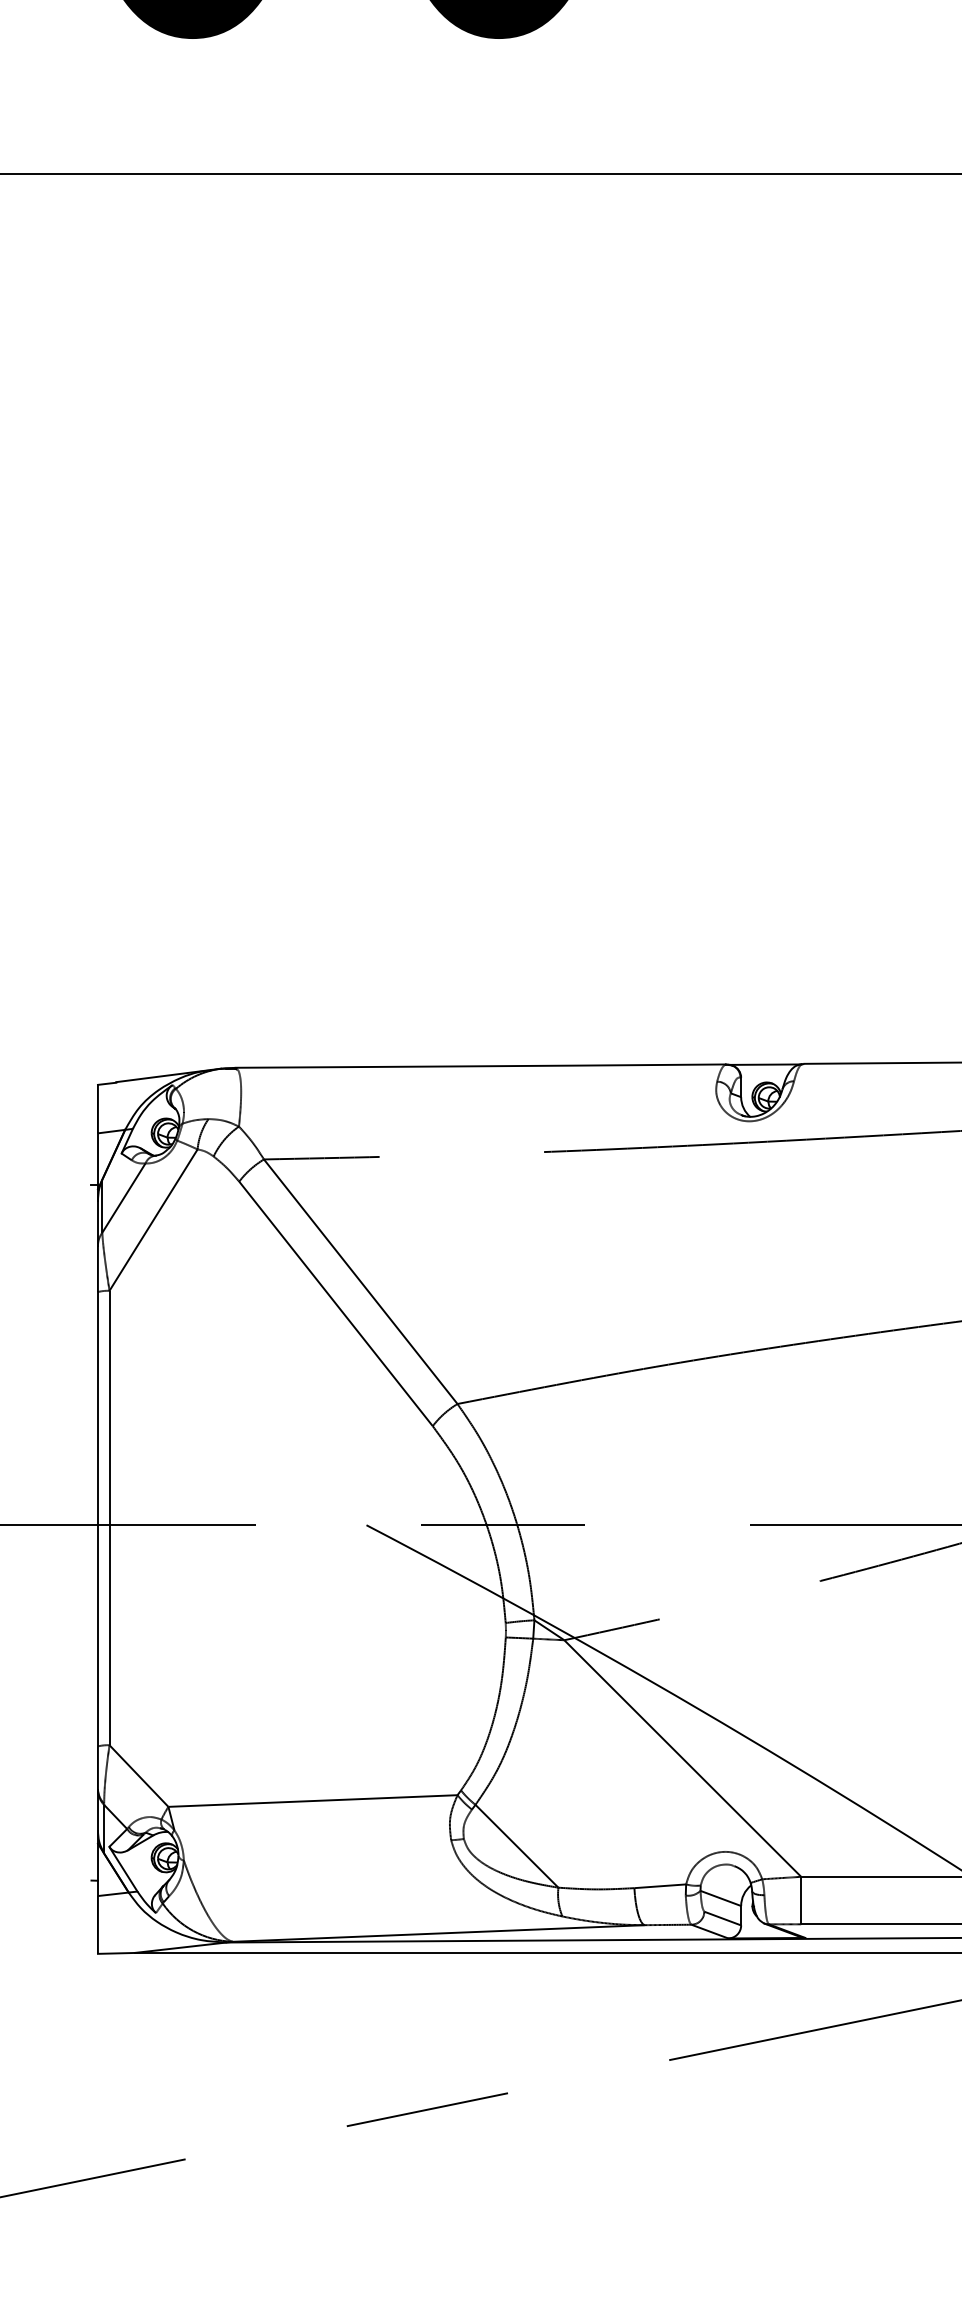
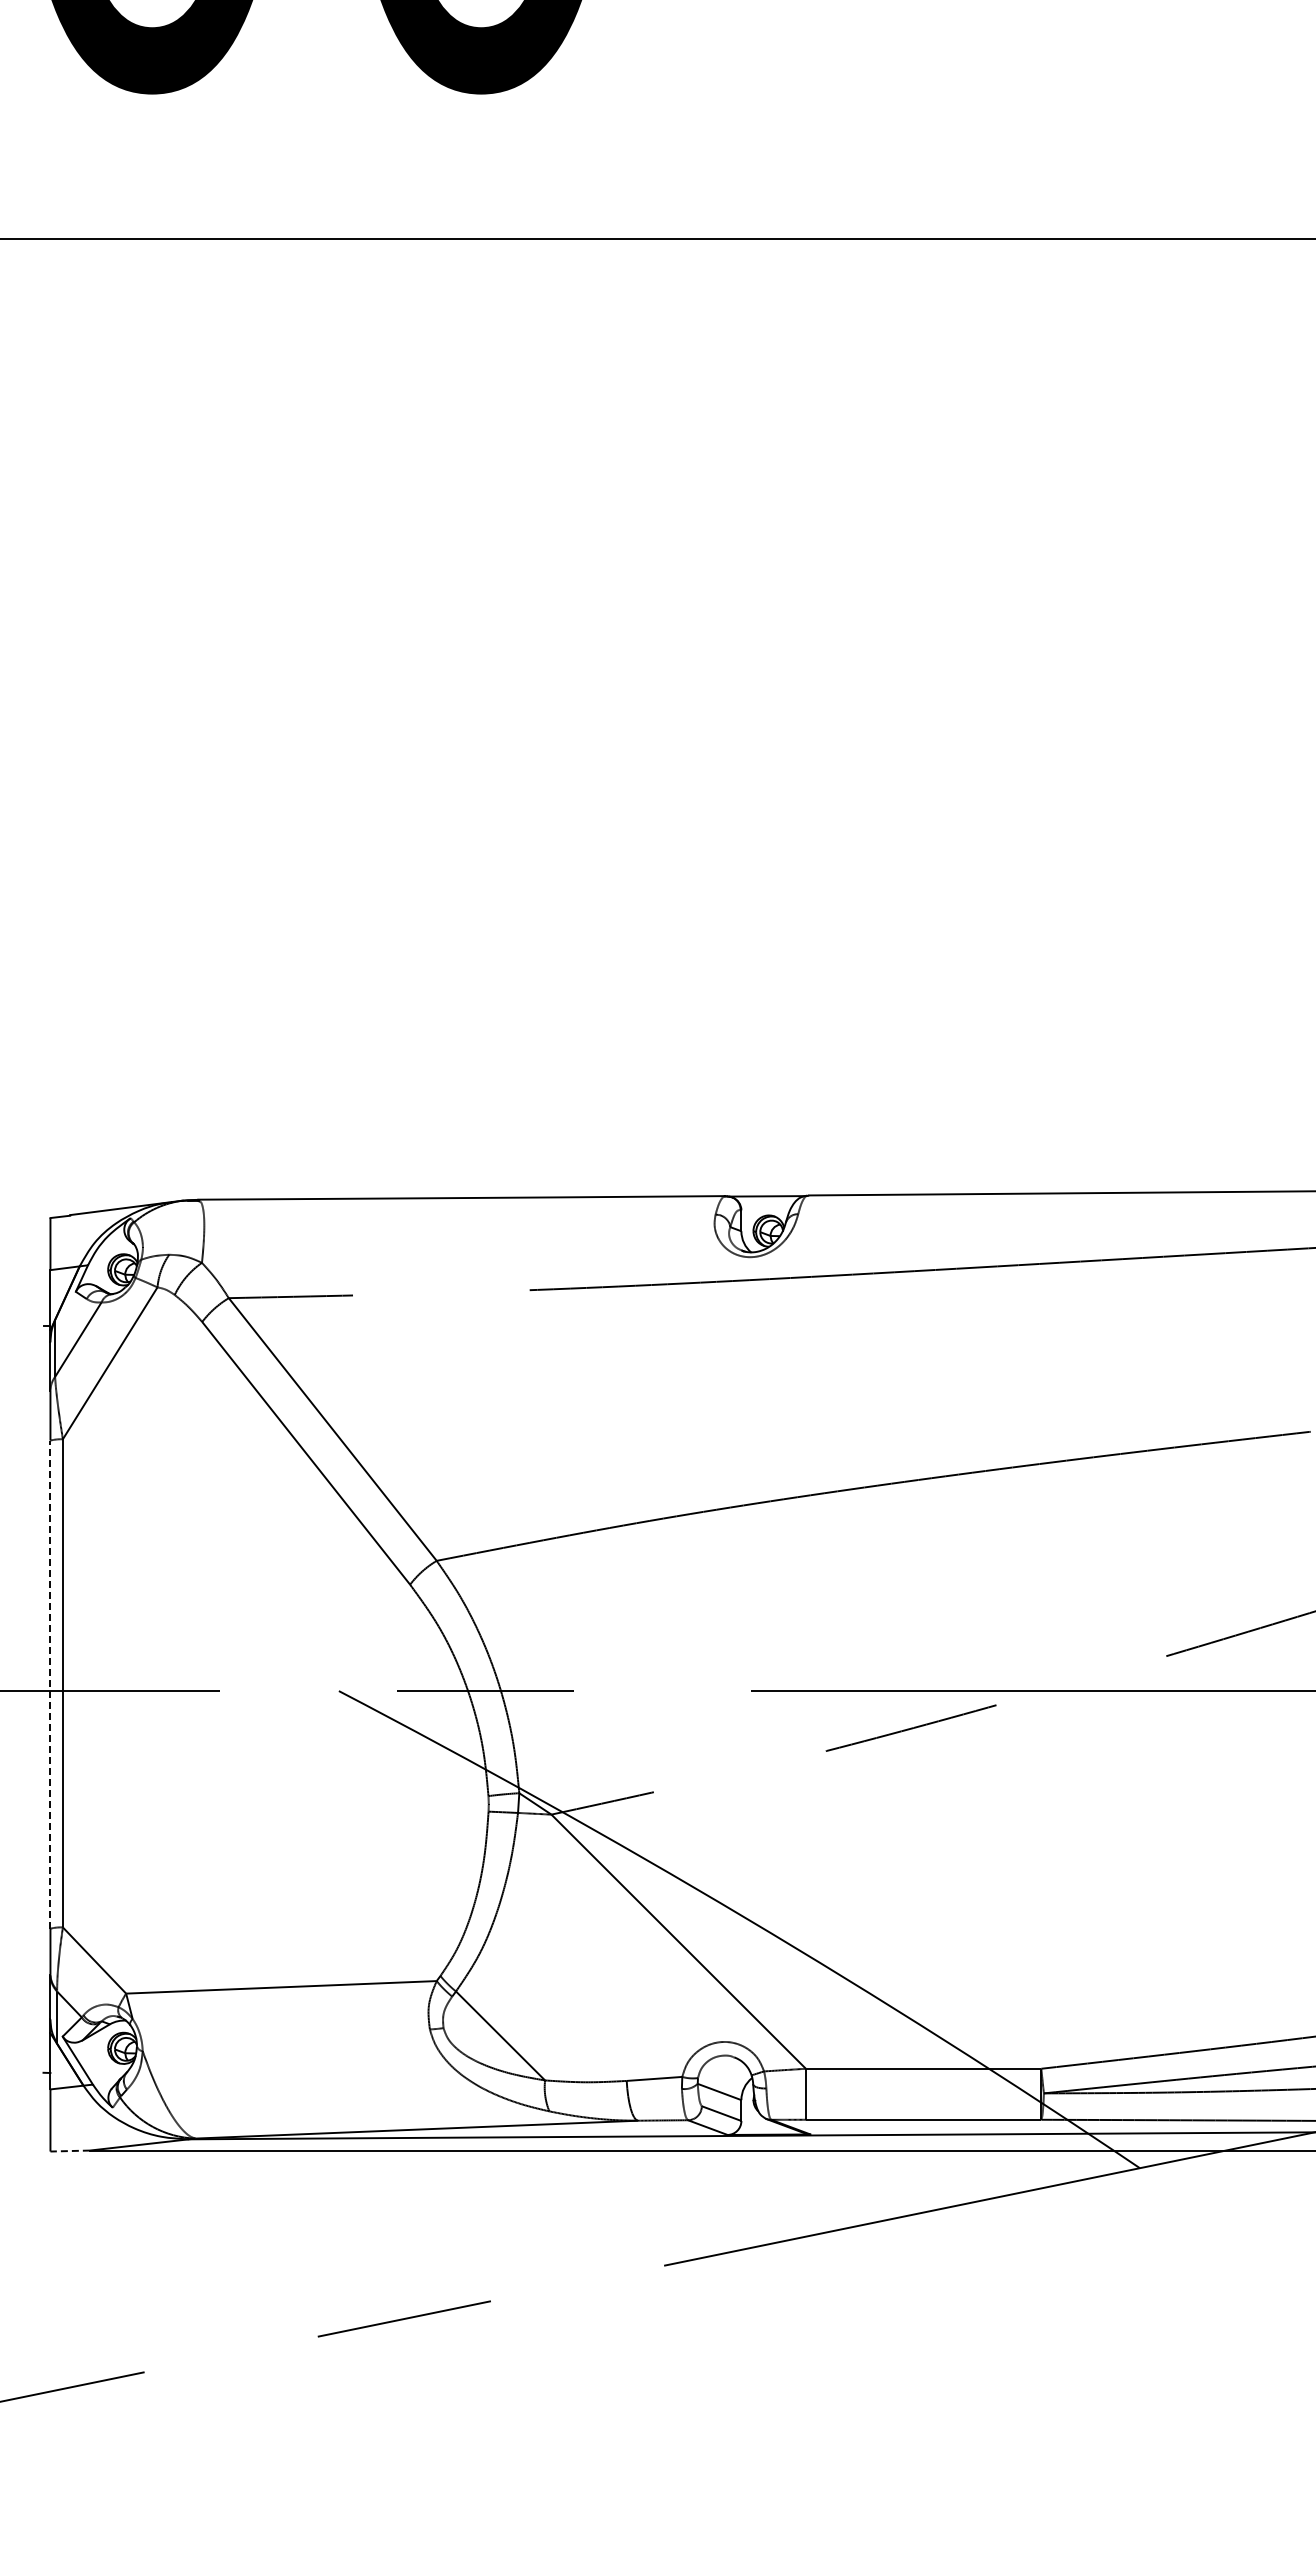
line: (97, 1519) -> (50, 1684), solid -> dashed
line: (116, 1953) -> (70, 2151), solid -> dashed

